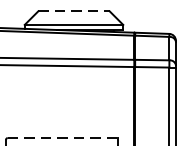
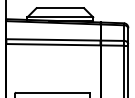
line: (74, 11) -> (60, 8), dashed -> solid
line: (62, 137) -> (52, 92), dashed -> solid

